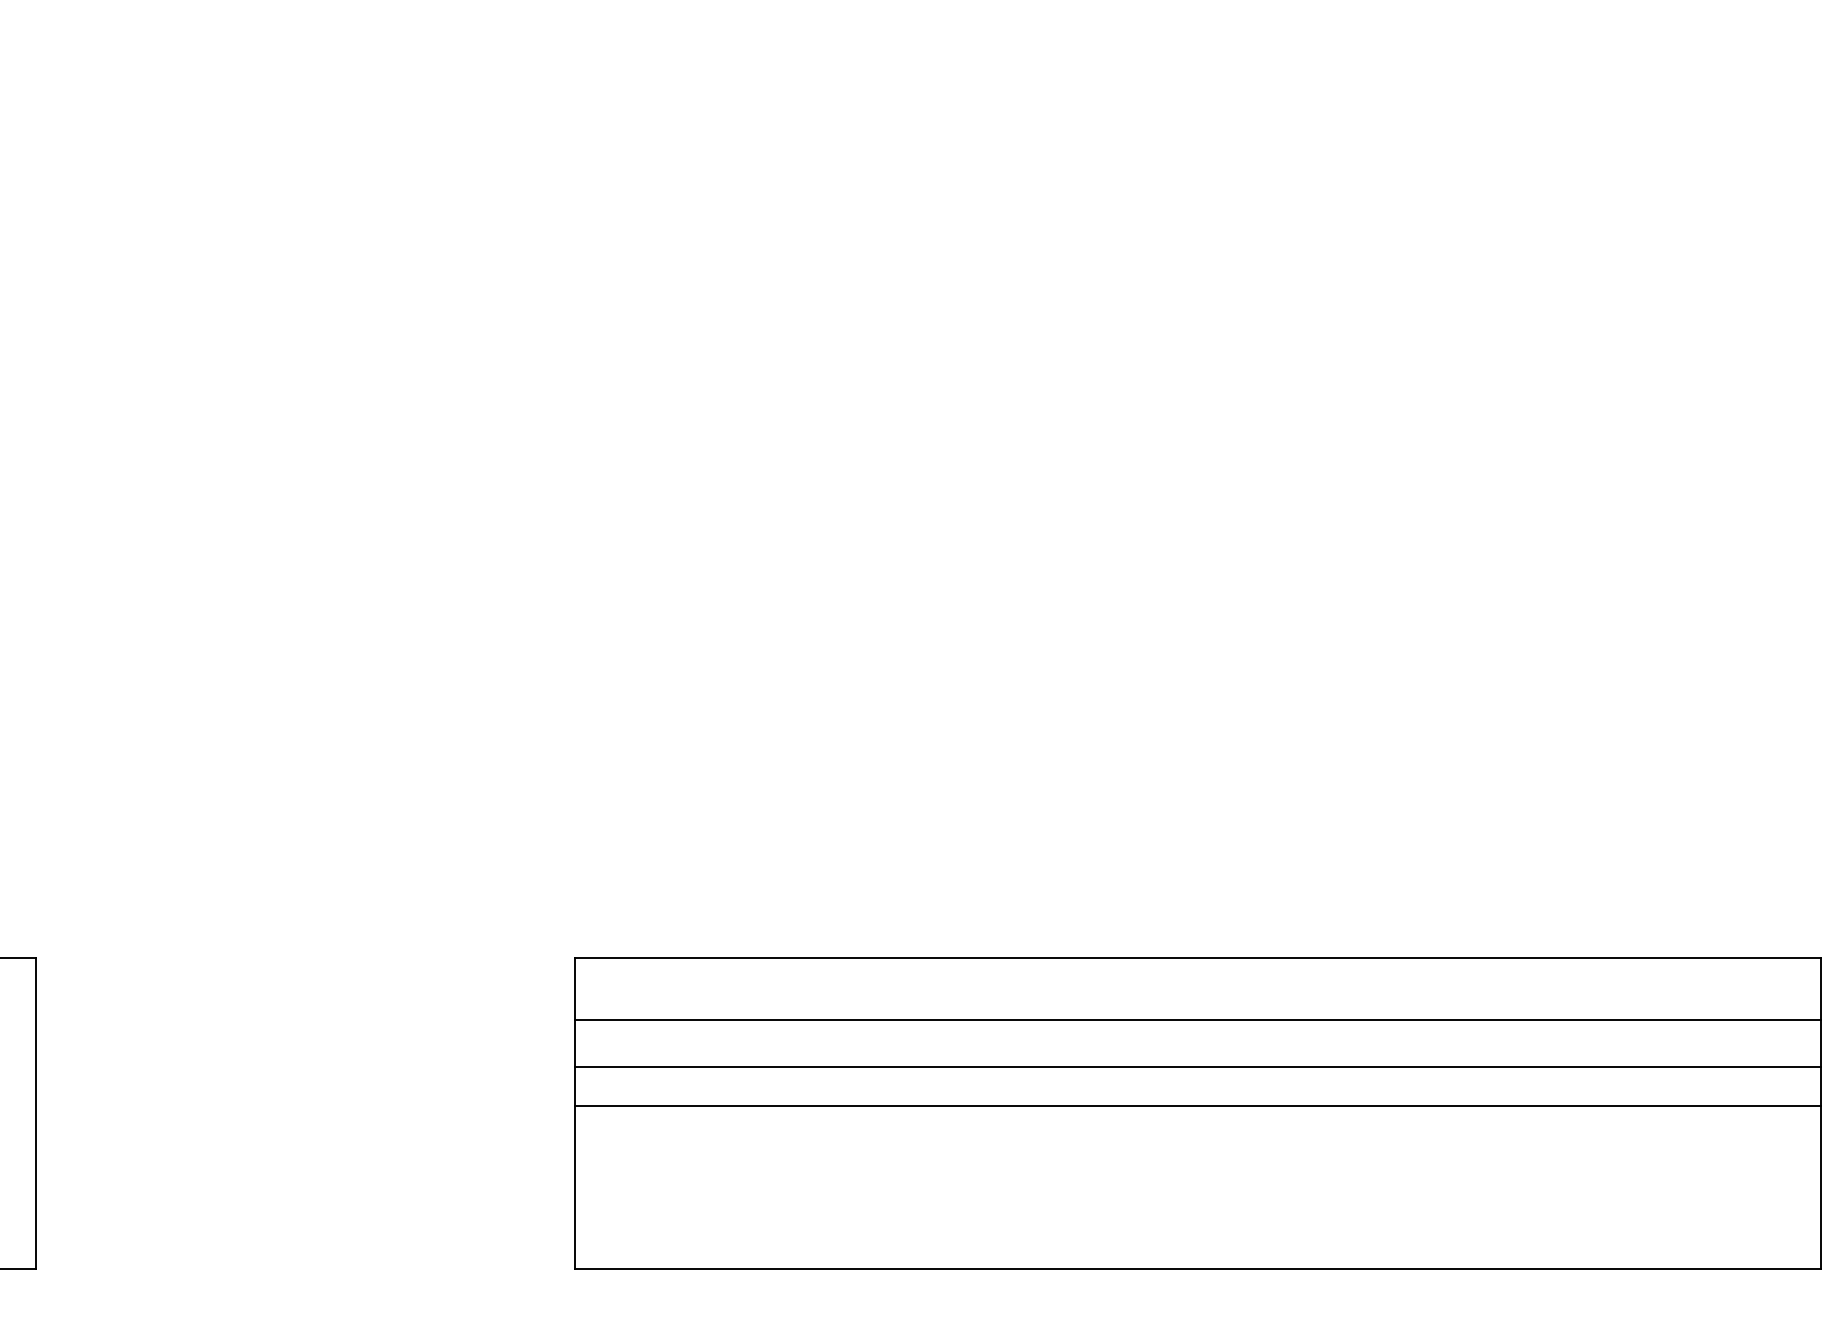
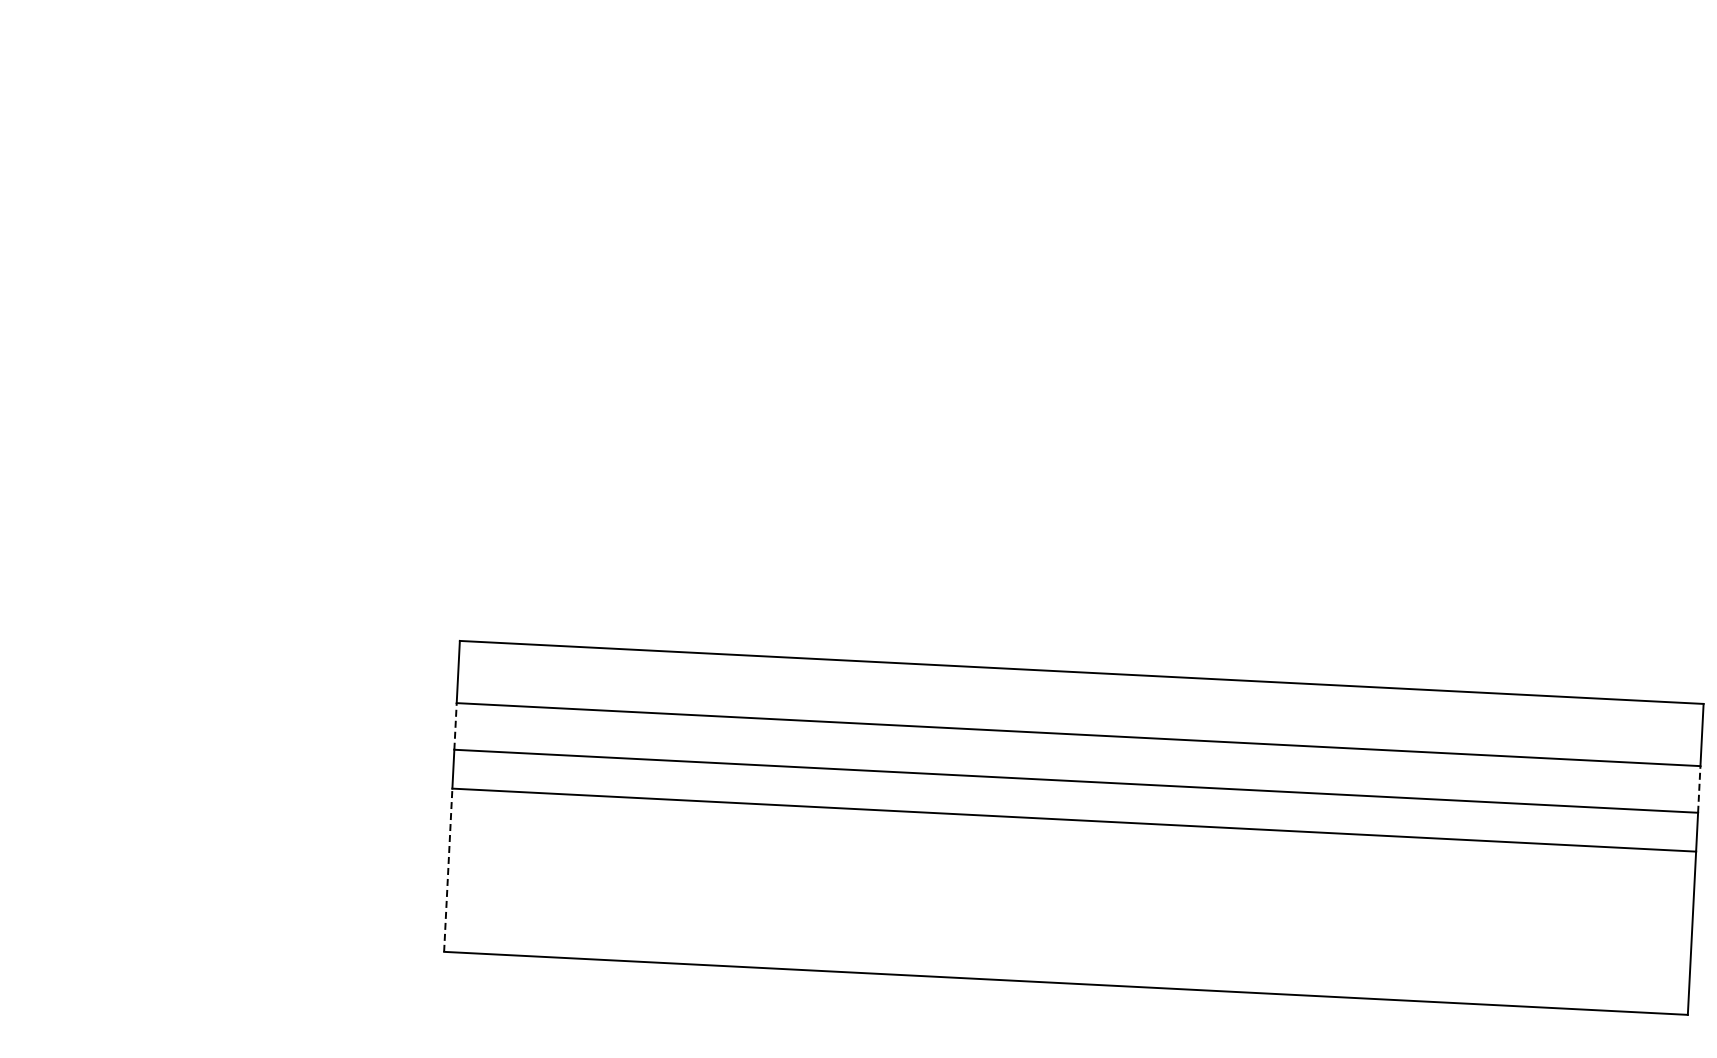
line: (575, 1043) -> (455, 726), solid -> dashed
line: (1820, 1043) -> (1699, 789), solid -> dashed
line: (575, 1187) -> (448, 870), solid -> dashed

